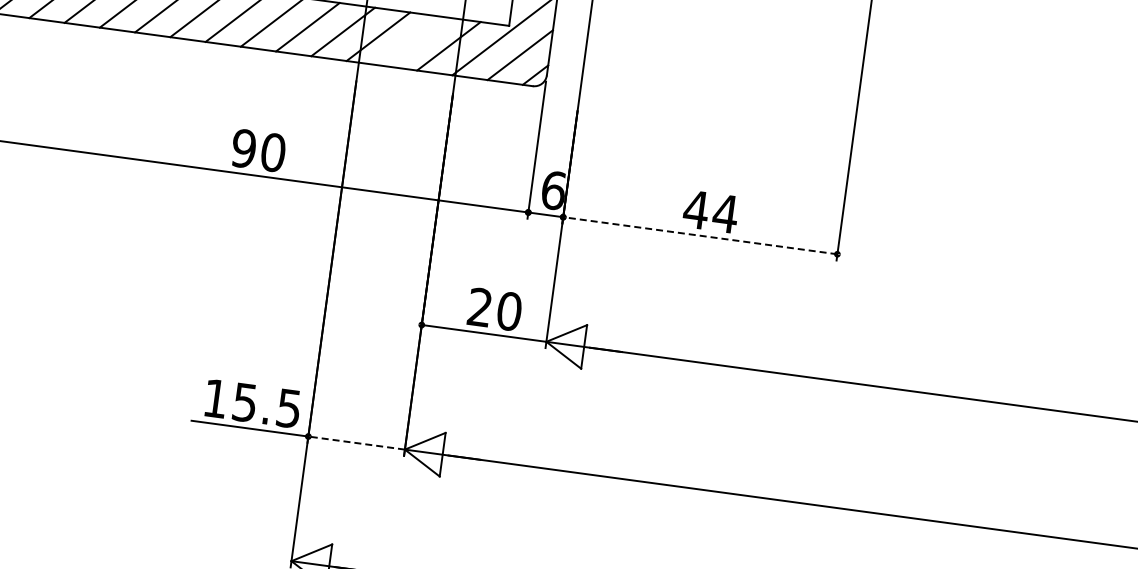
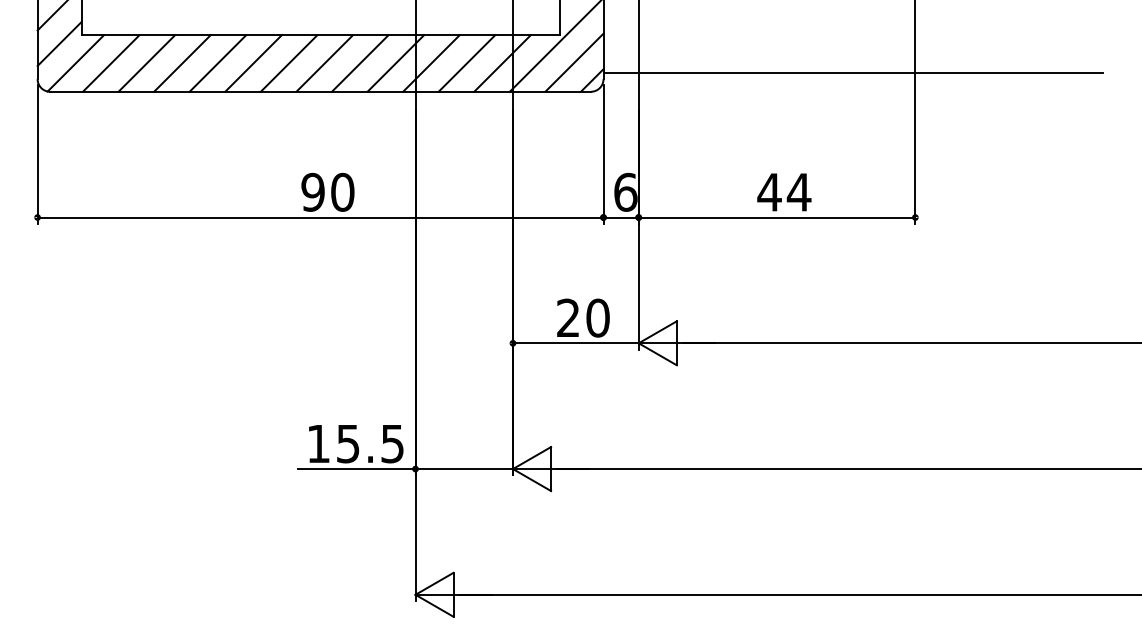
line: (413, 41) -> (466, 63), added
line: (795, 102) -> (853, 72), added
line: (699, 235) -> (776, 217), dashed -> solid
line: (356, 443) -> (464, 469), dashed -> solid

